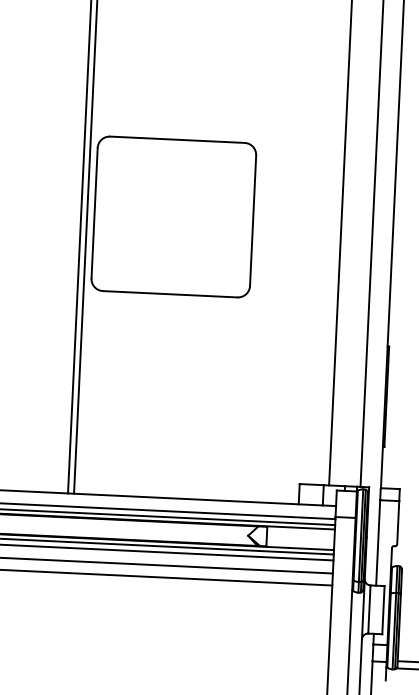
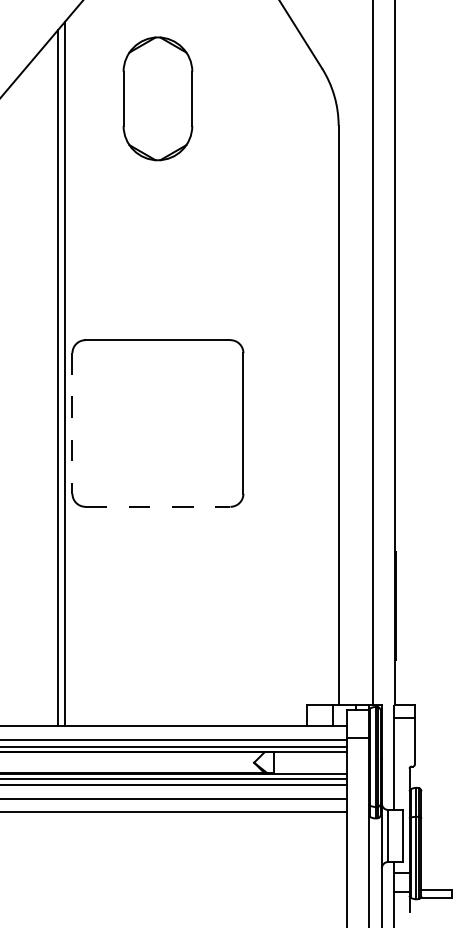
line: (94, 214) -> (72, 424), solid -> dashed
line: (170, 293) -> (158, 506), solid -> dashed

